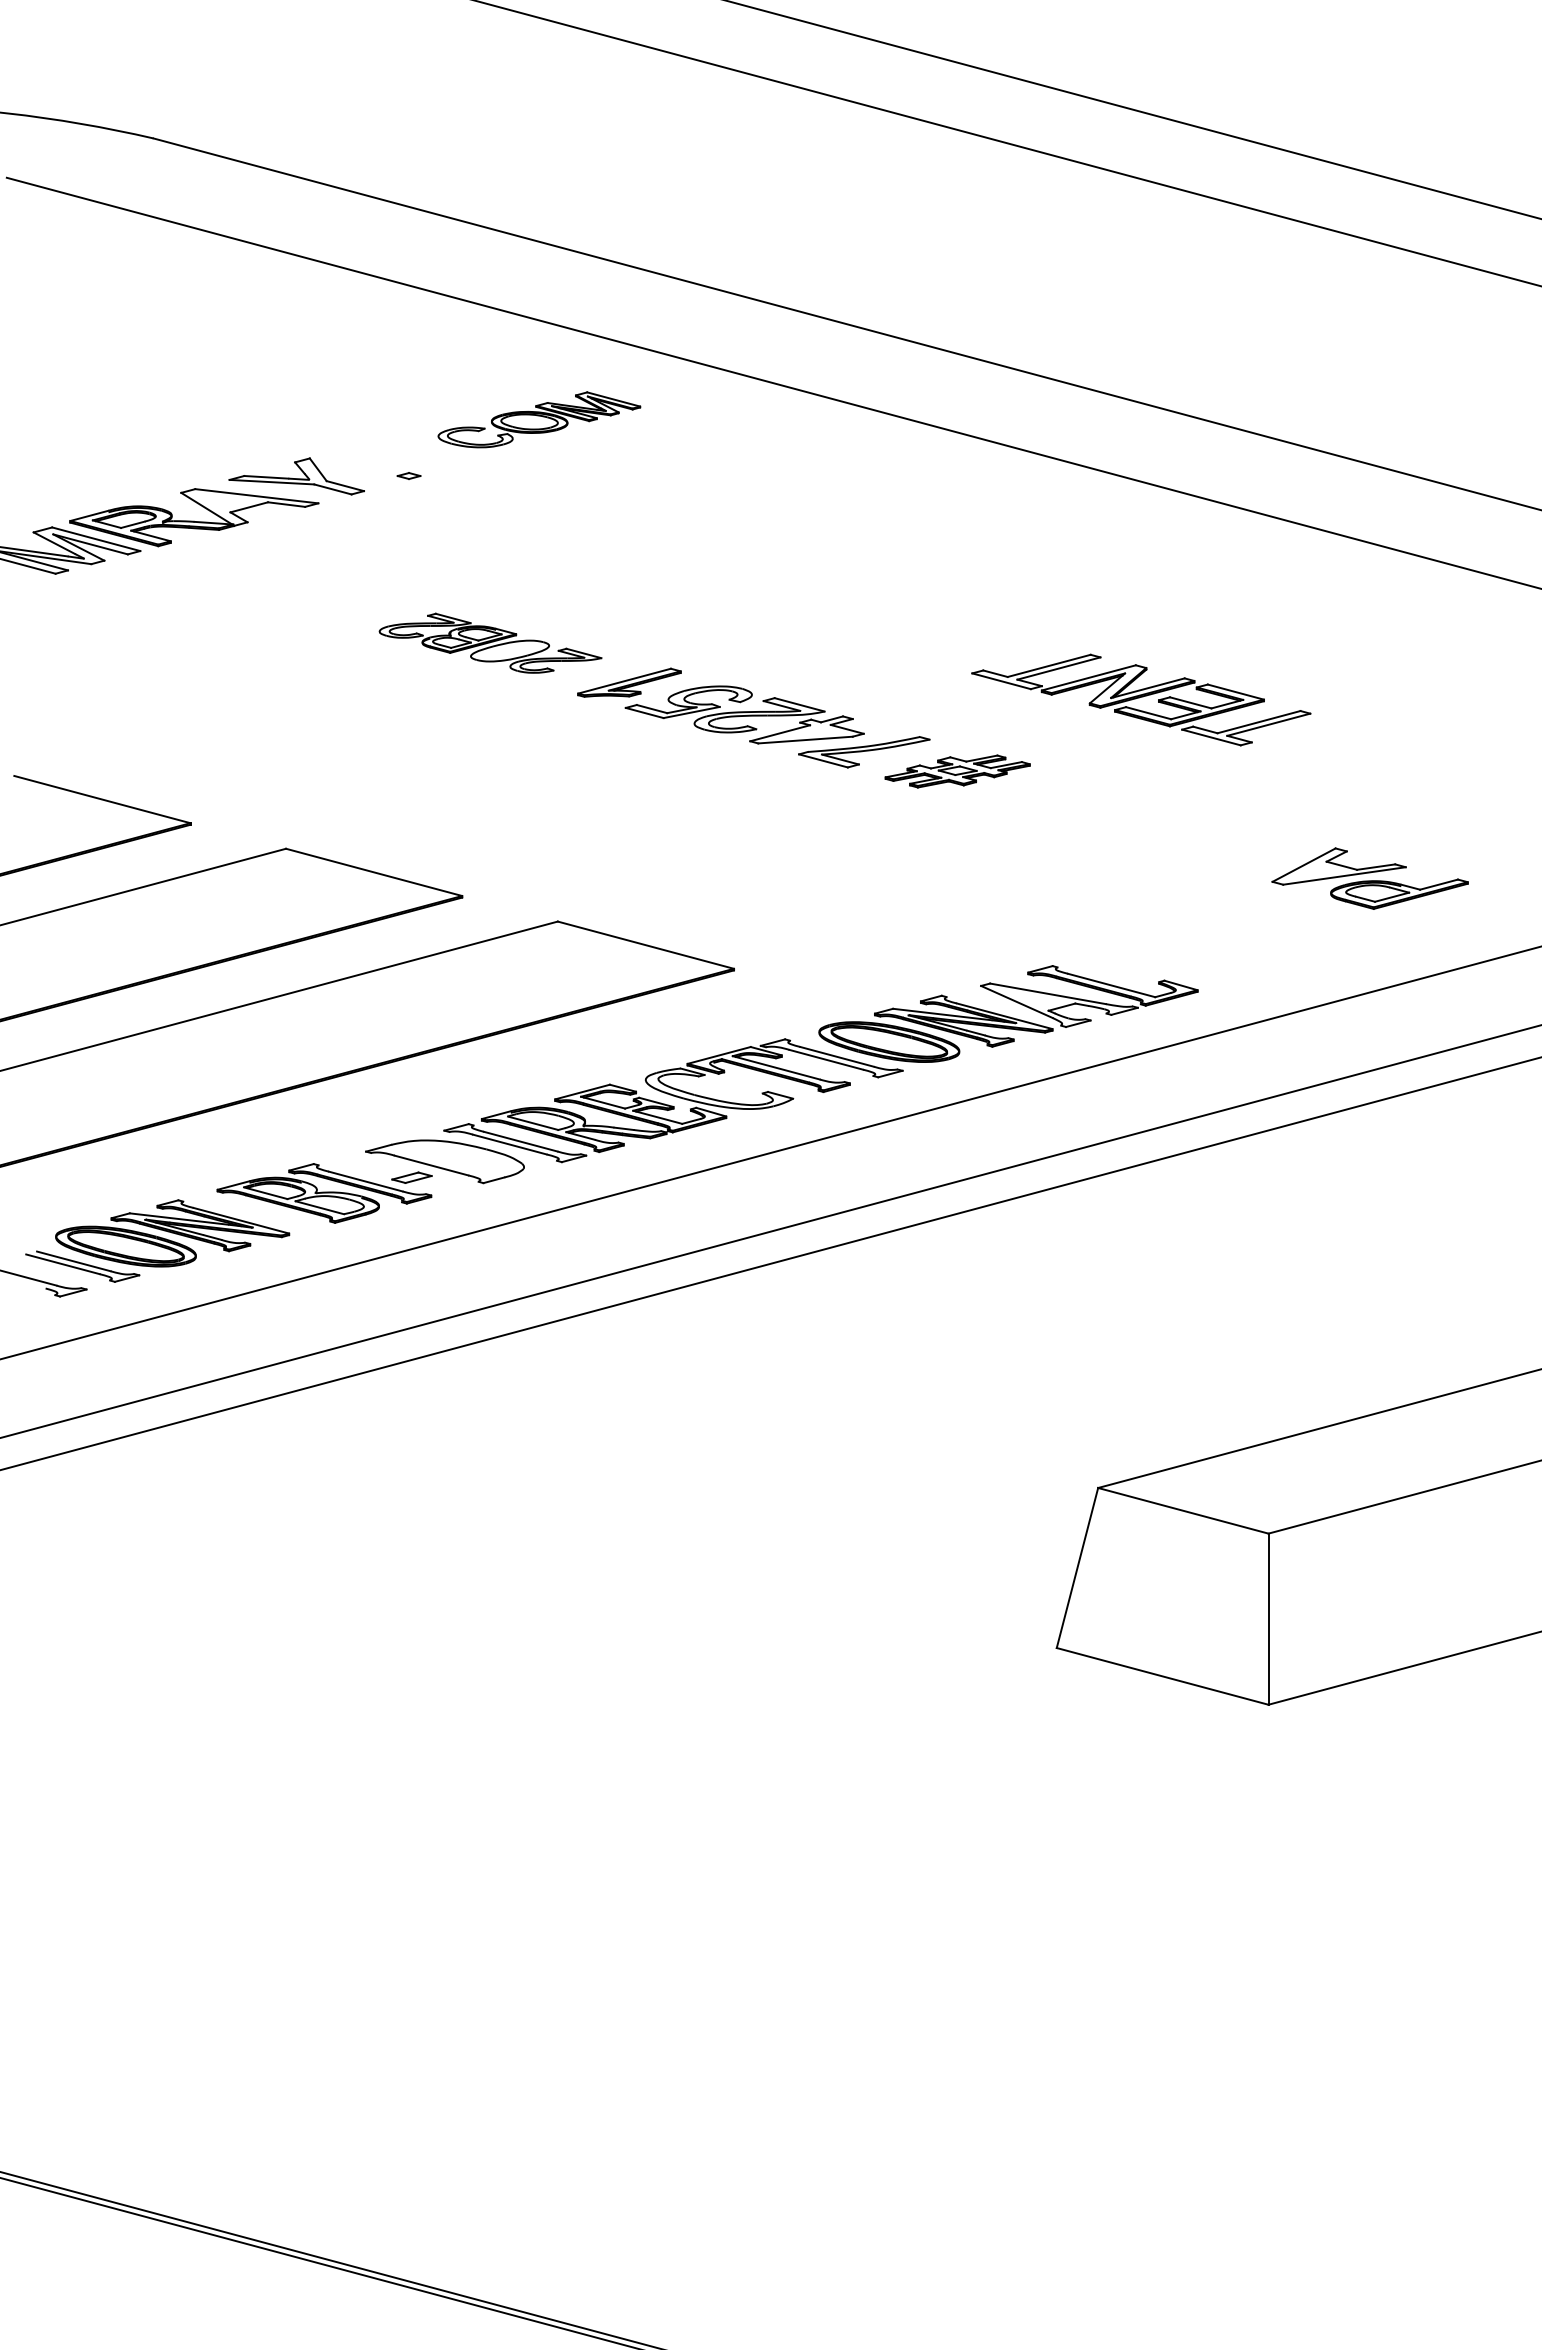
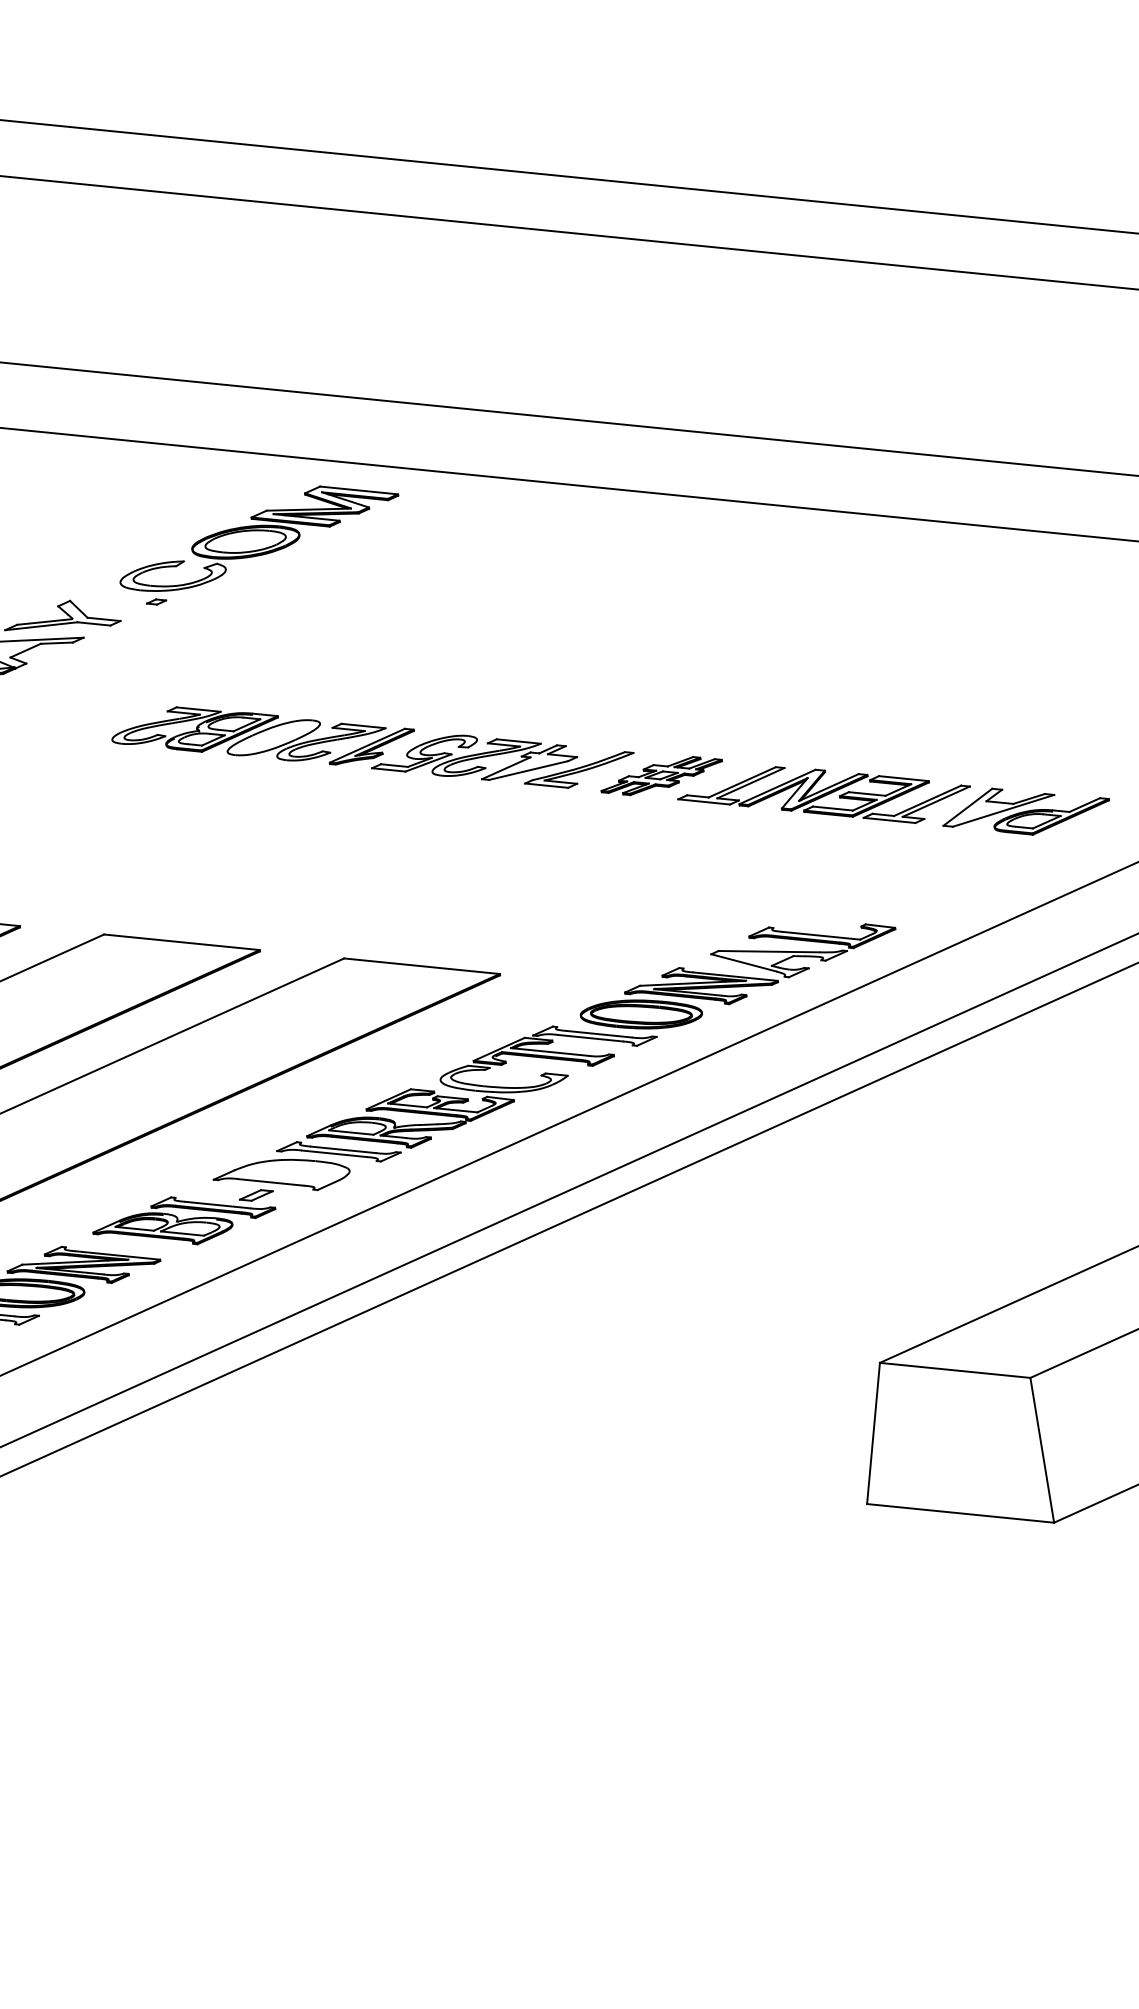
part: (539, 419) -> (259, 536), size x1.67
part: (490, 643) -> (248, 732), size x1.43
part: (1141, 699) -> (825, 797), moved

